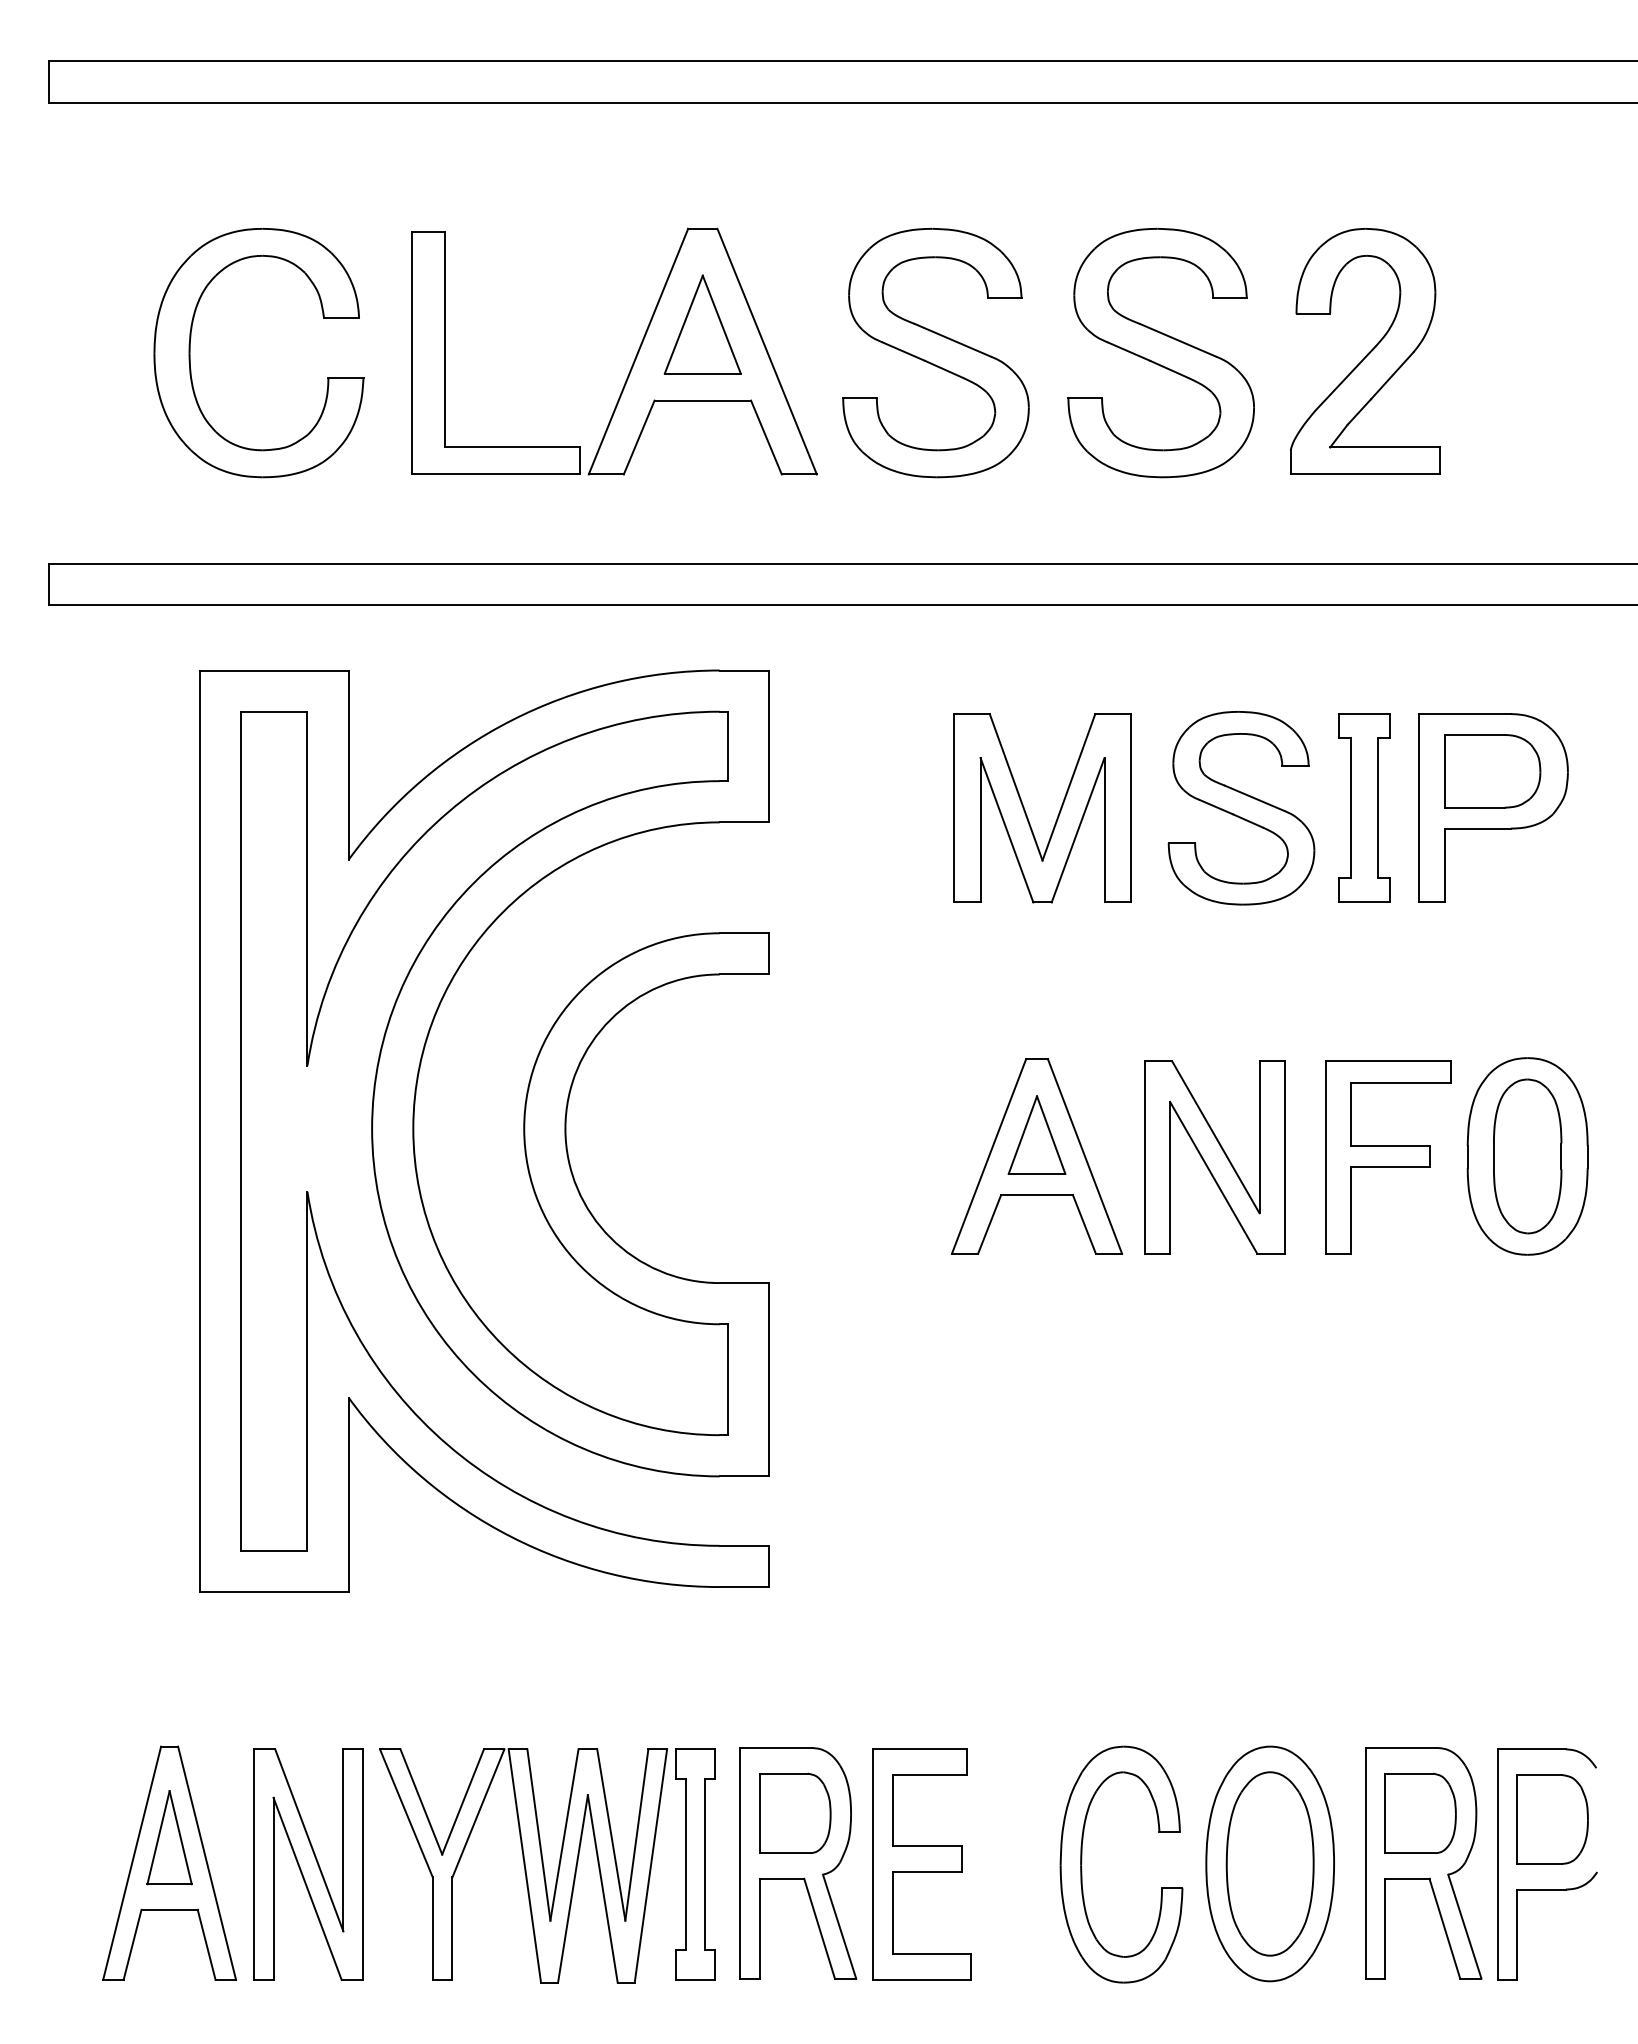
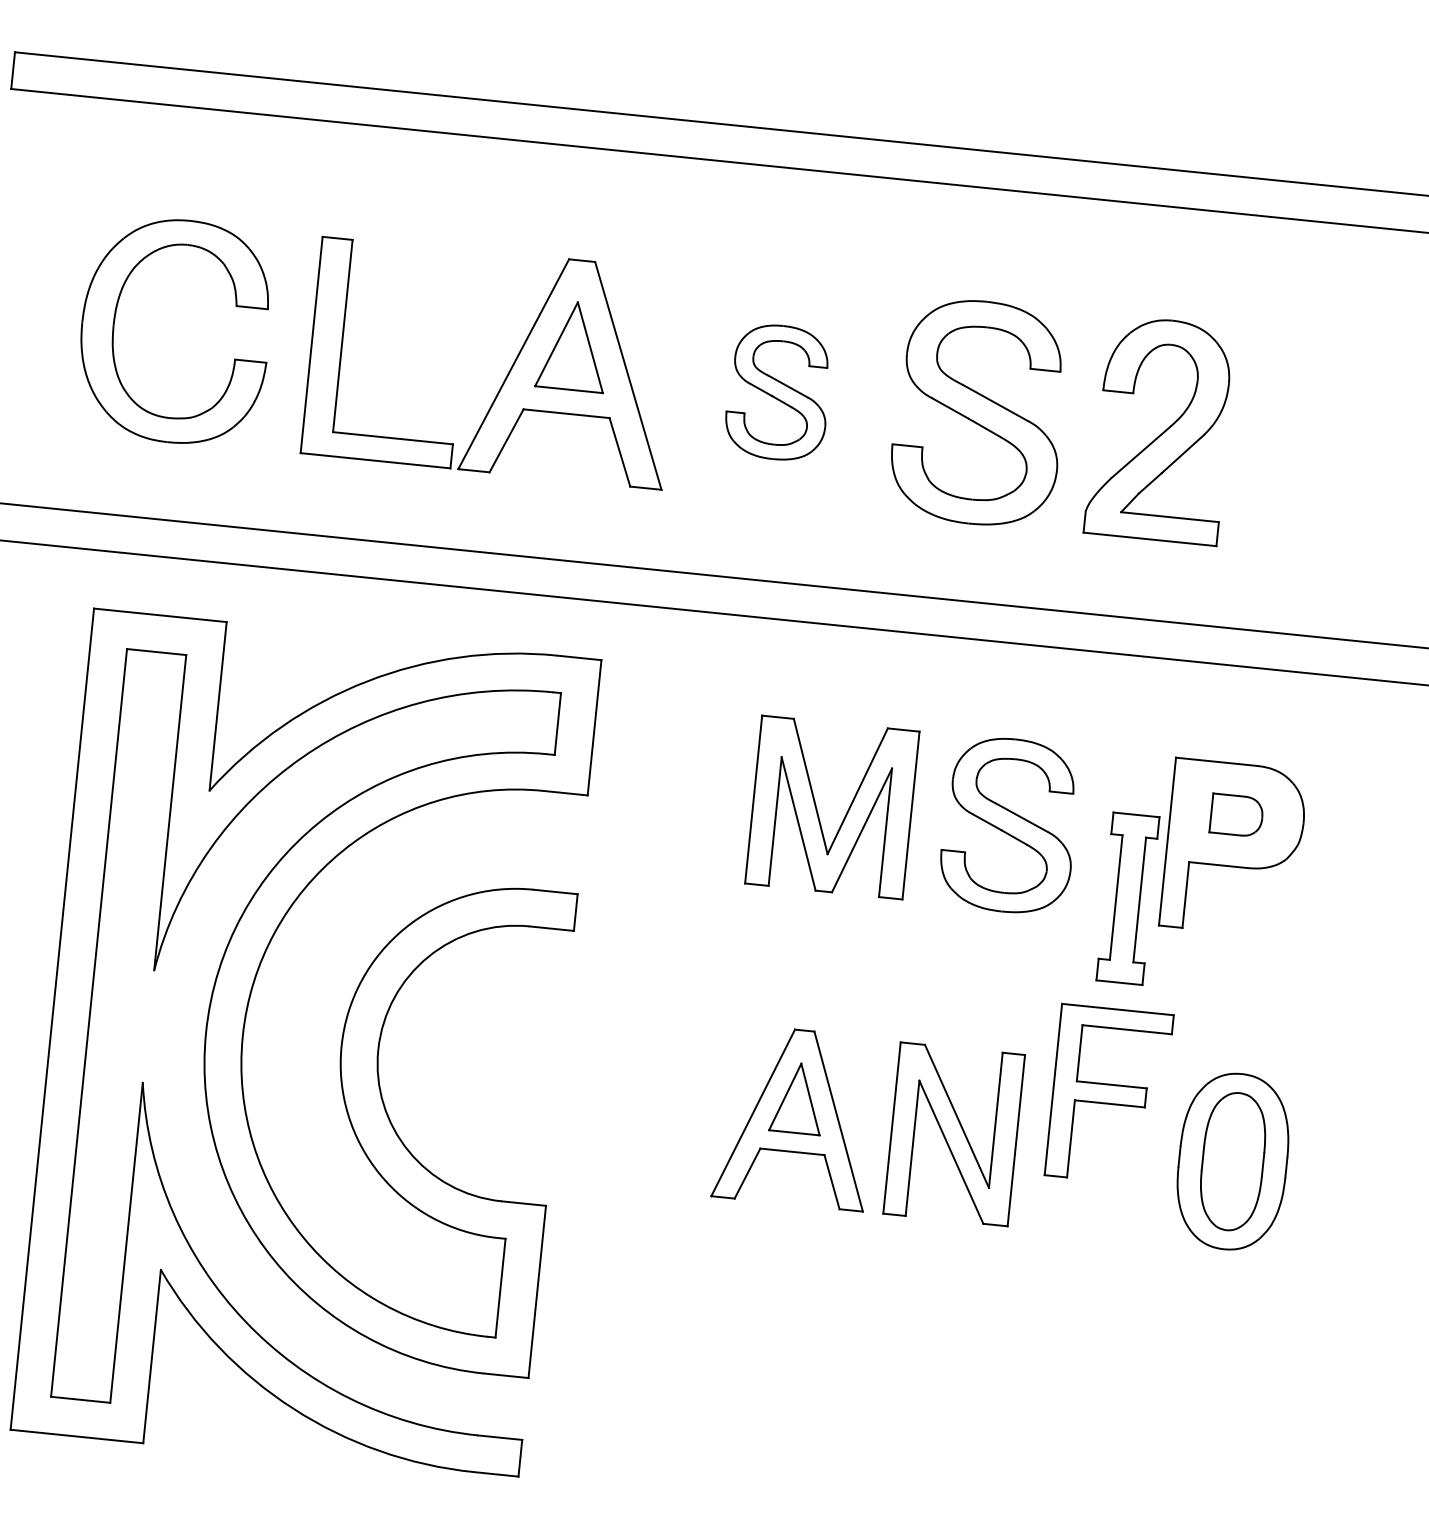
part: (935, 353) -> (778, 392), size x0.6
part: (1492, 771) -> (1236, 815), size x0.6
part: (1364, 807) -> (1128, 898), moved
part: (1388, 1157) -> (1109, 1095), moved

